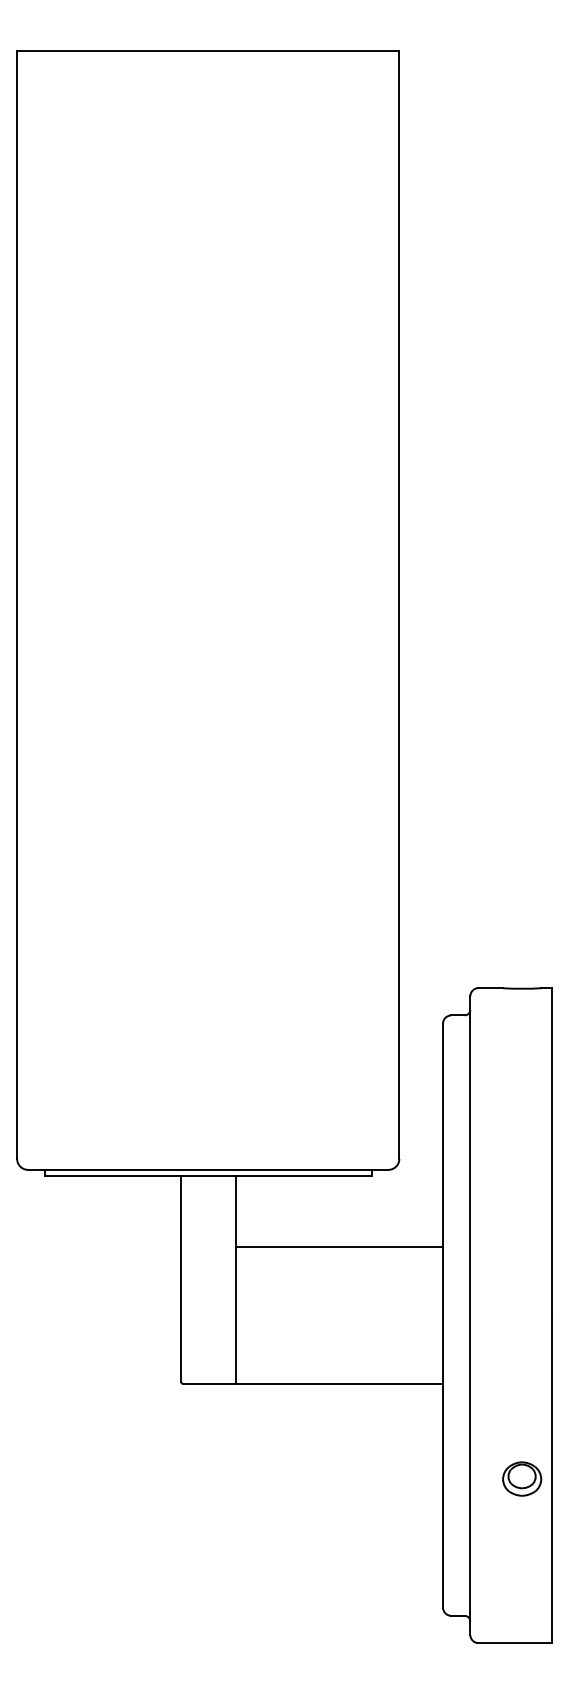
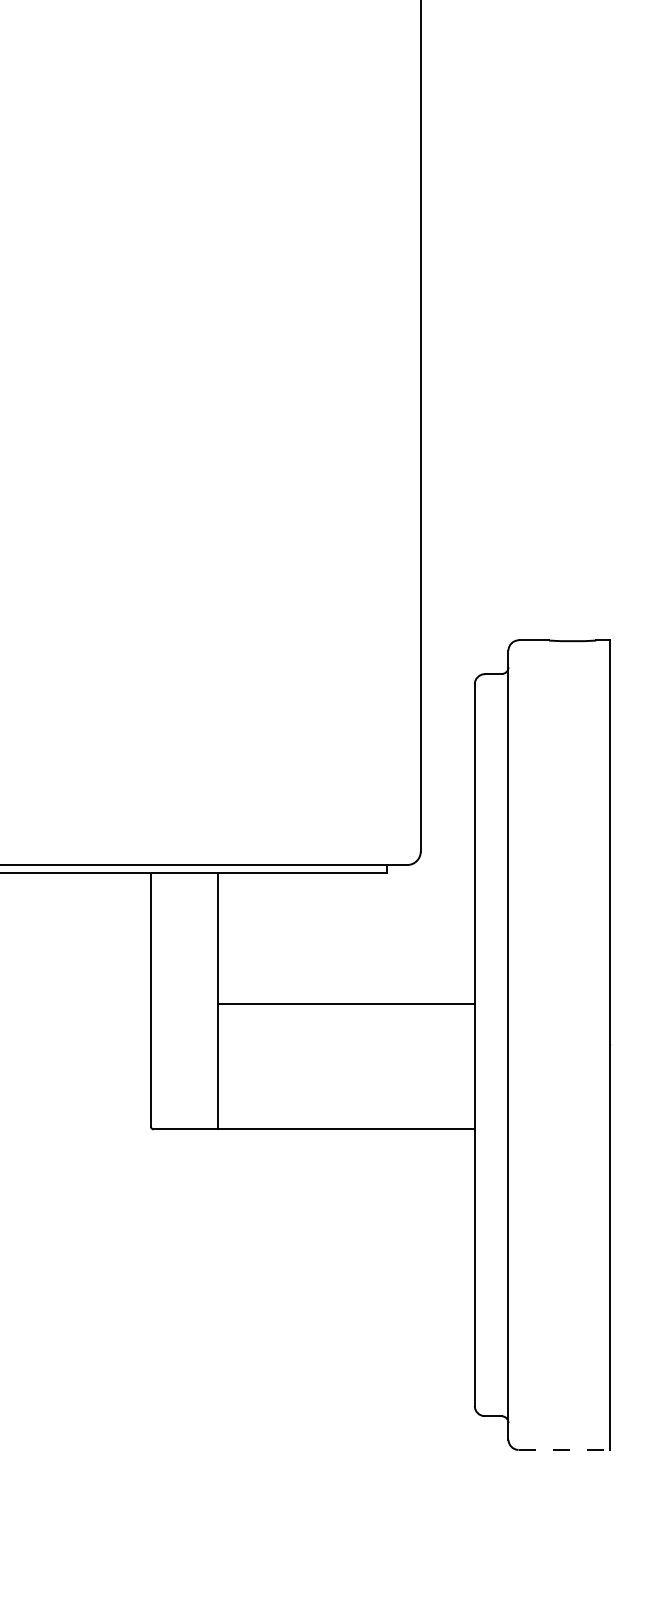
line: (339, 1247) -> (346, 1004), moved
part: (522, 1478) -> (572, 1246), removed
line: (515, 1643) -> (564, 1450), solid -> dashed

